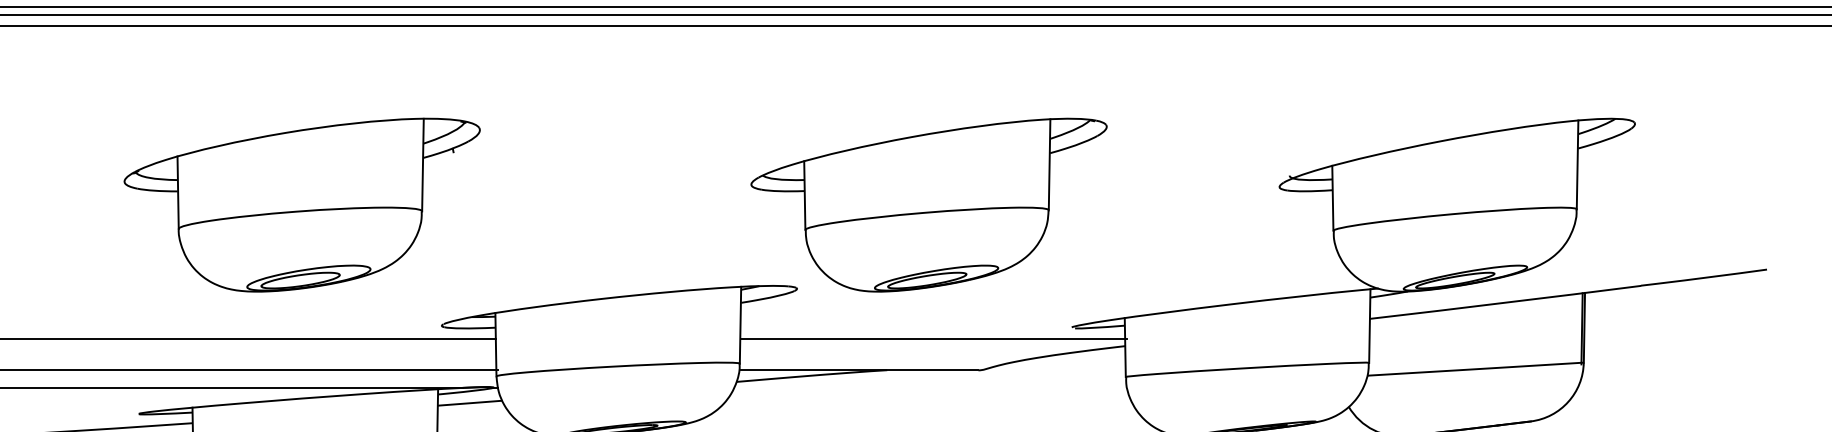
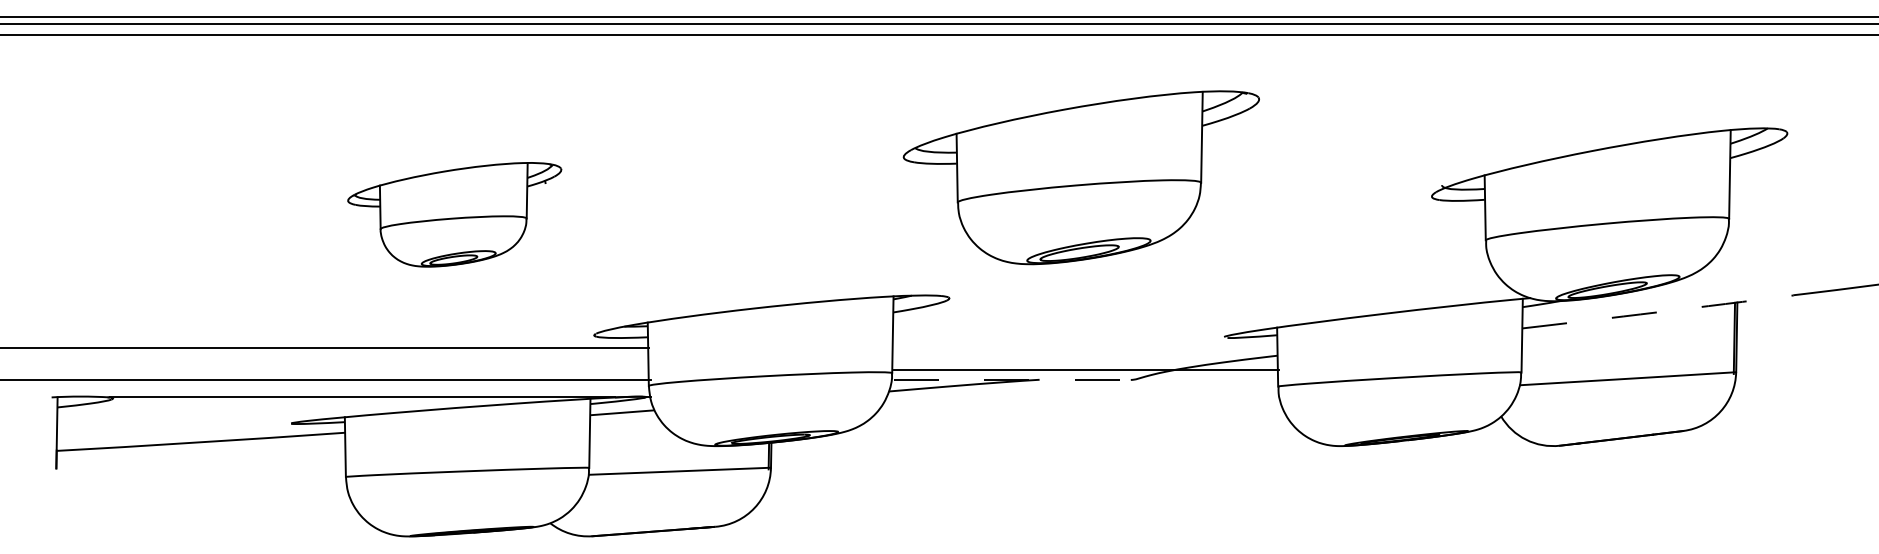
part: (302, 204) -> (454, 214), size x0.6
part: (928, 204) -> (1080, 177), moved
arc: (1505, 302) -> (1657, 312), solid -> dashed
line: (934, 338) -> (1086, 370), moved
line: (860, 369) -> (1012, 379), solid -> dashed

